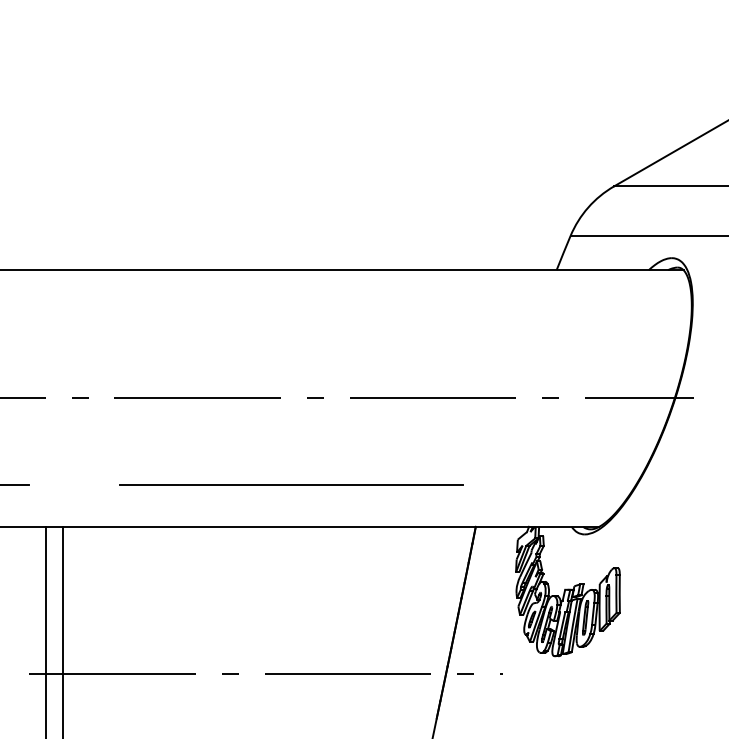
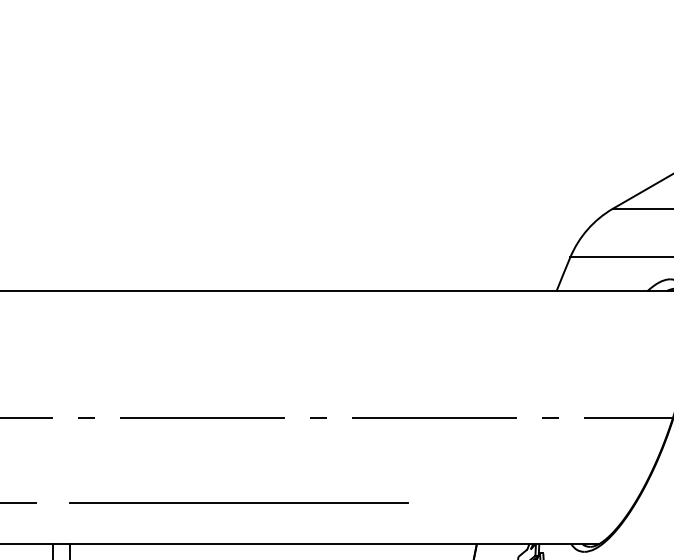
line: (291, 484) -> (238, 502), moved

